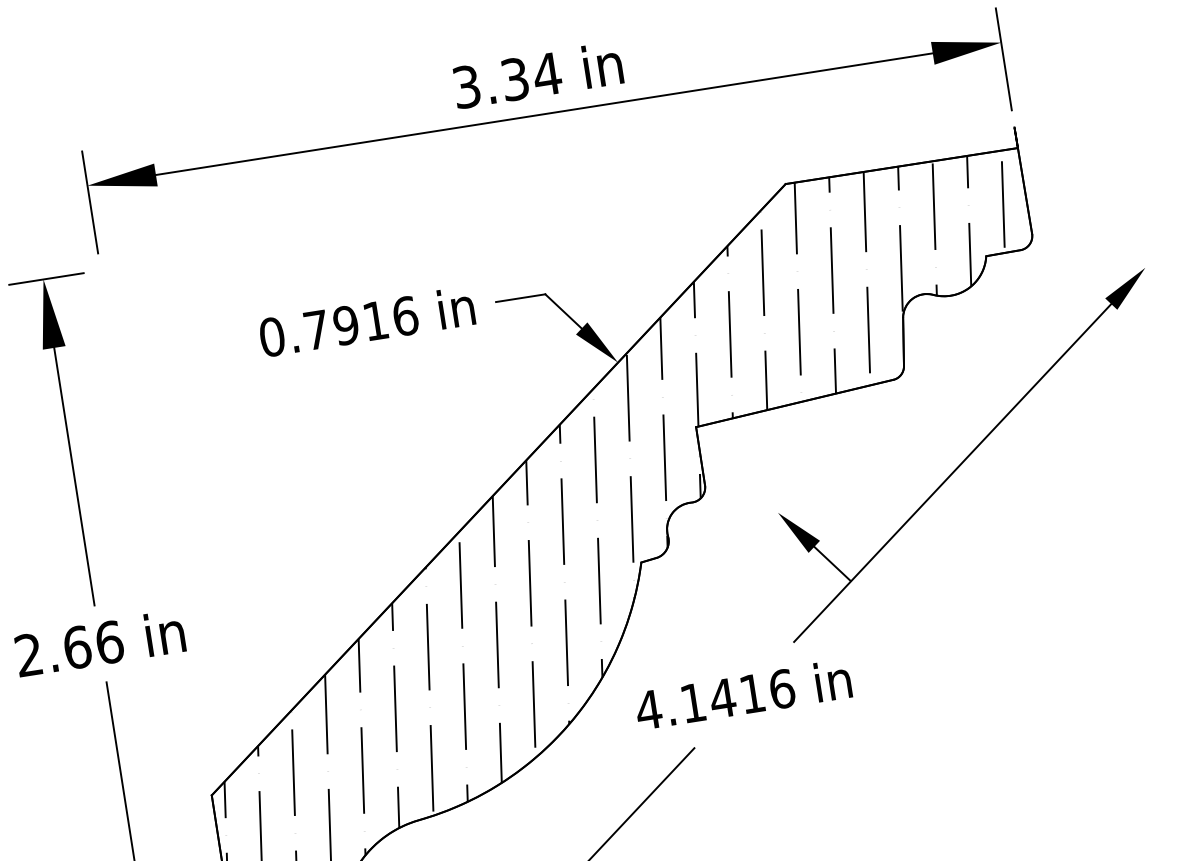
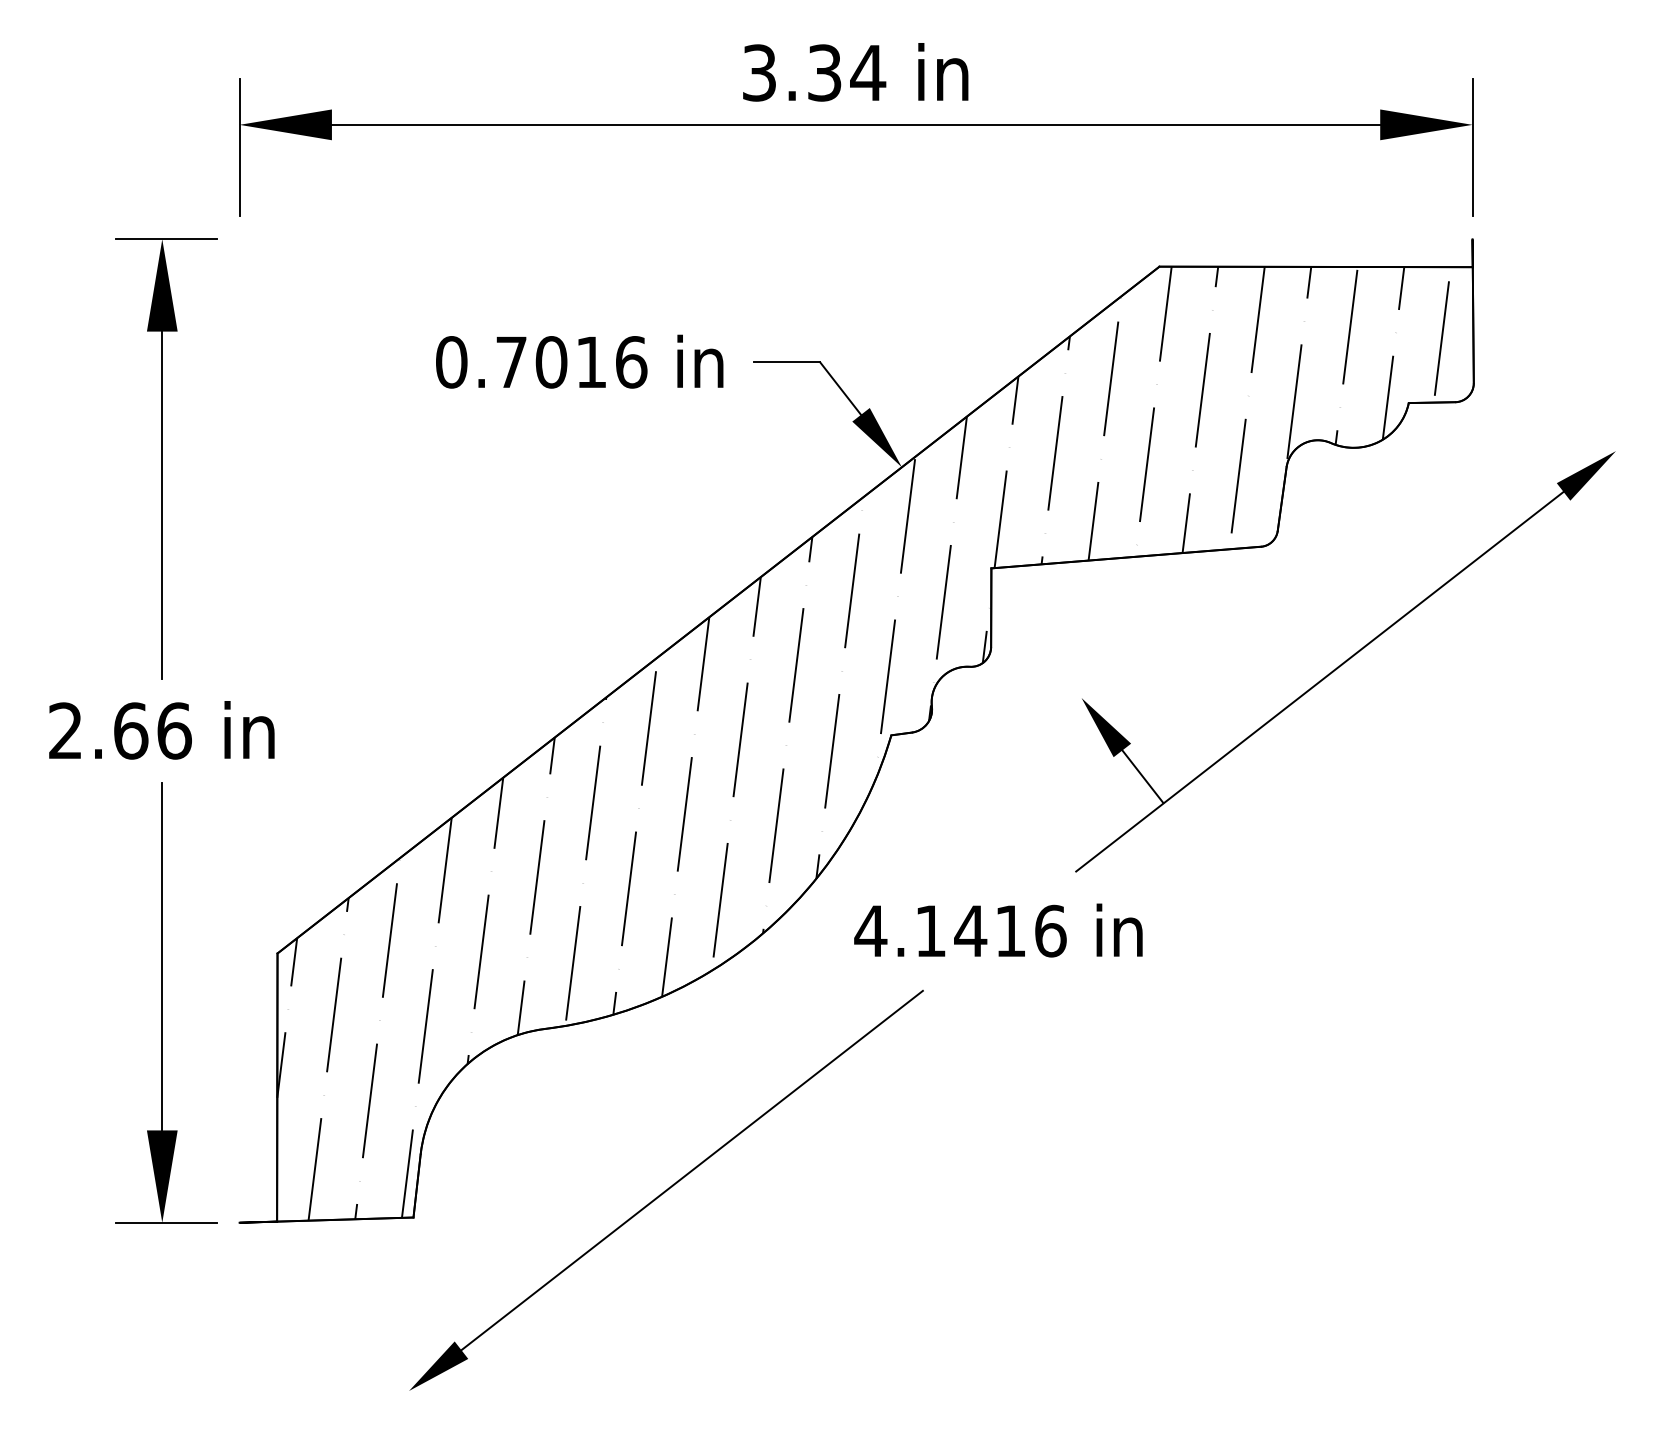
text: (346, 325) -> (551, 362), 0.7916 -> 0.7016

